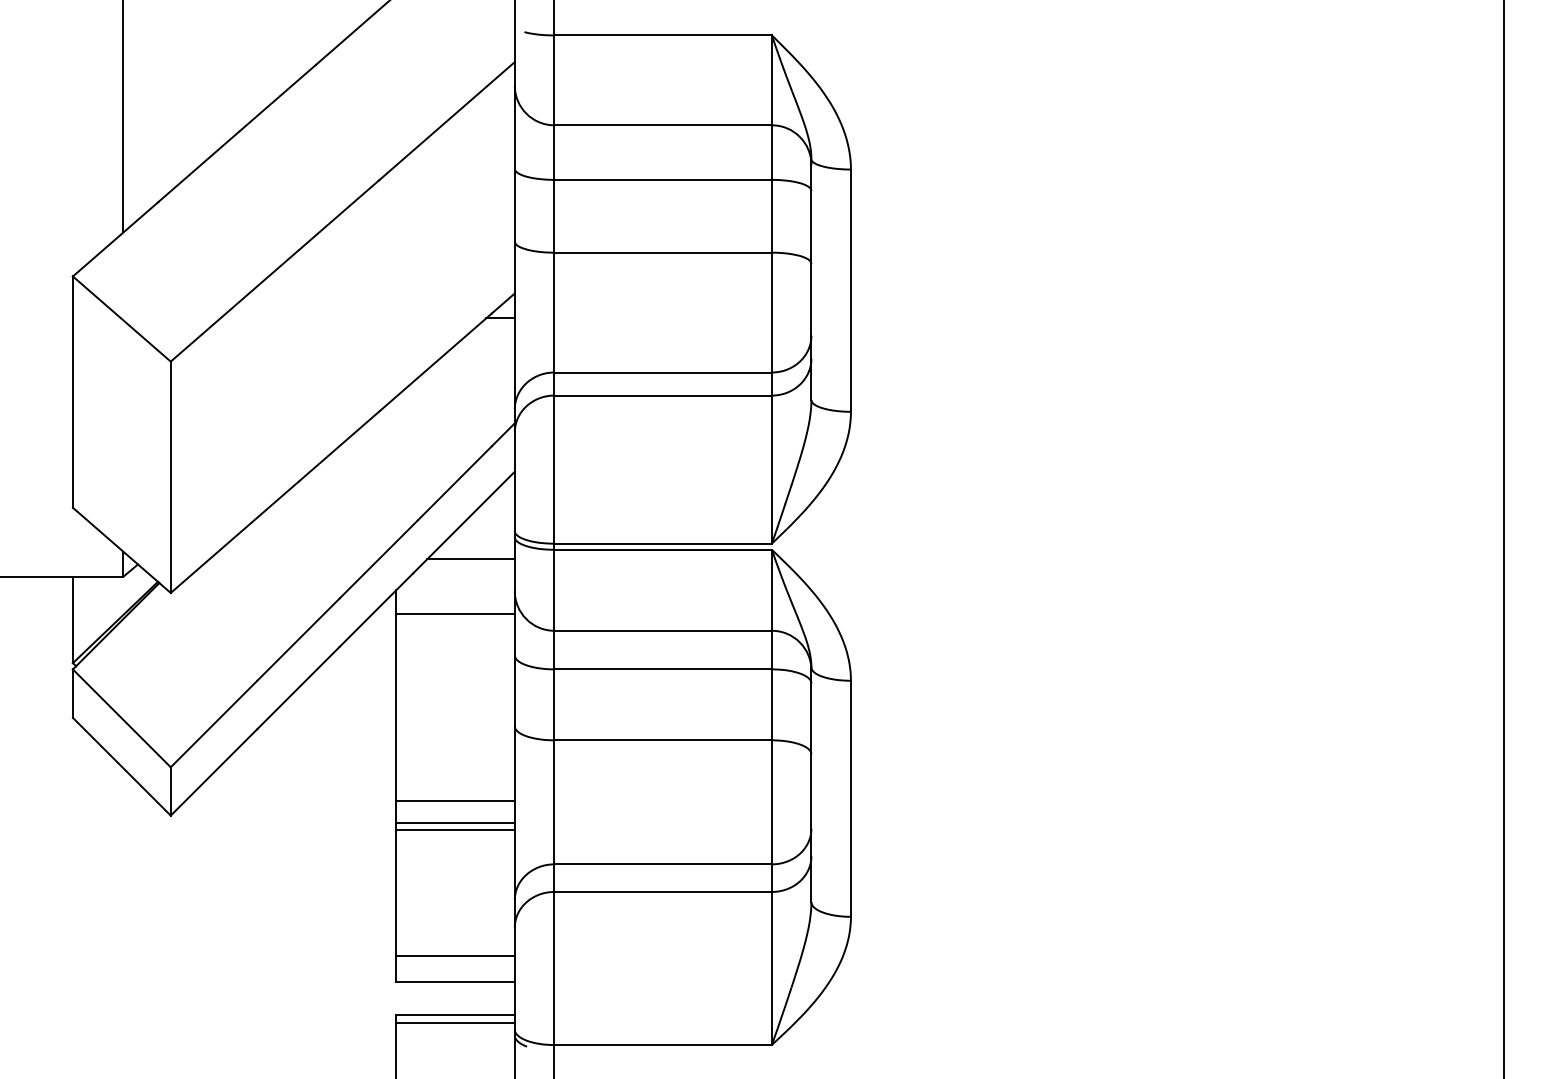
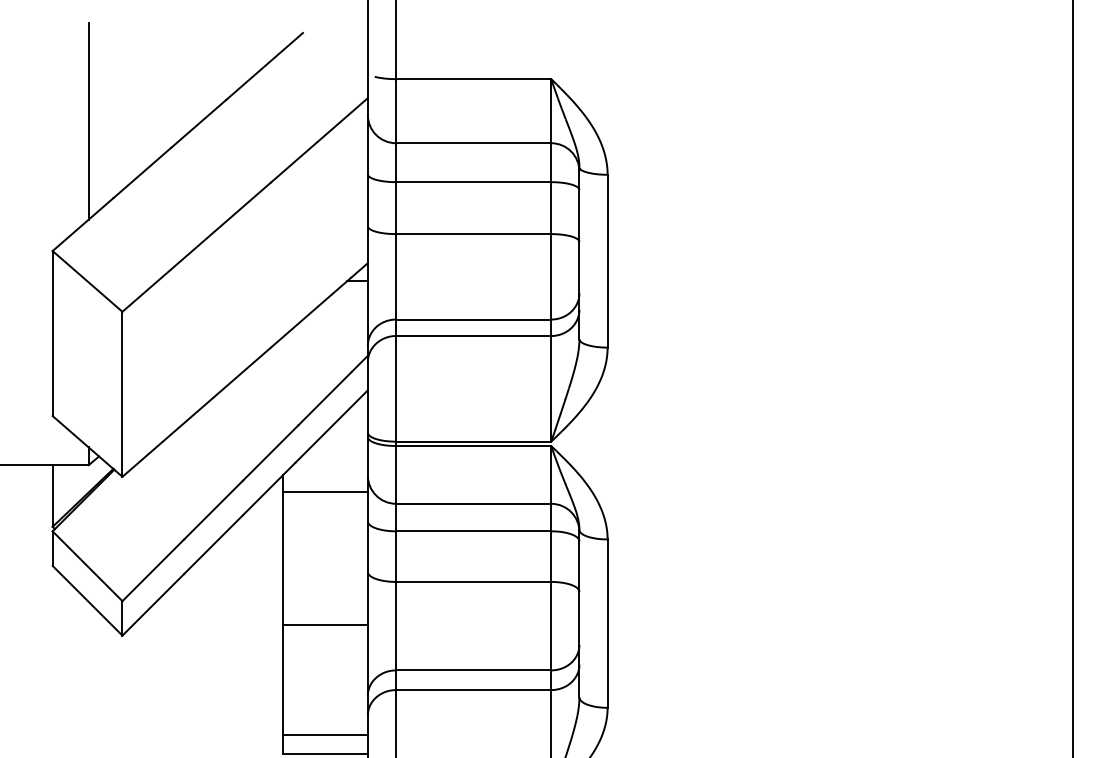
line: (470, 559) -> (336, 452), removed
line: (455, 822) -> (325, 640), removed
line: (455, 830) -> (325, 646), removed

